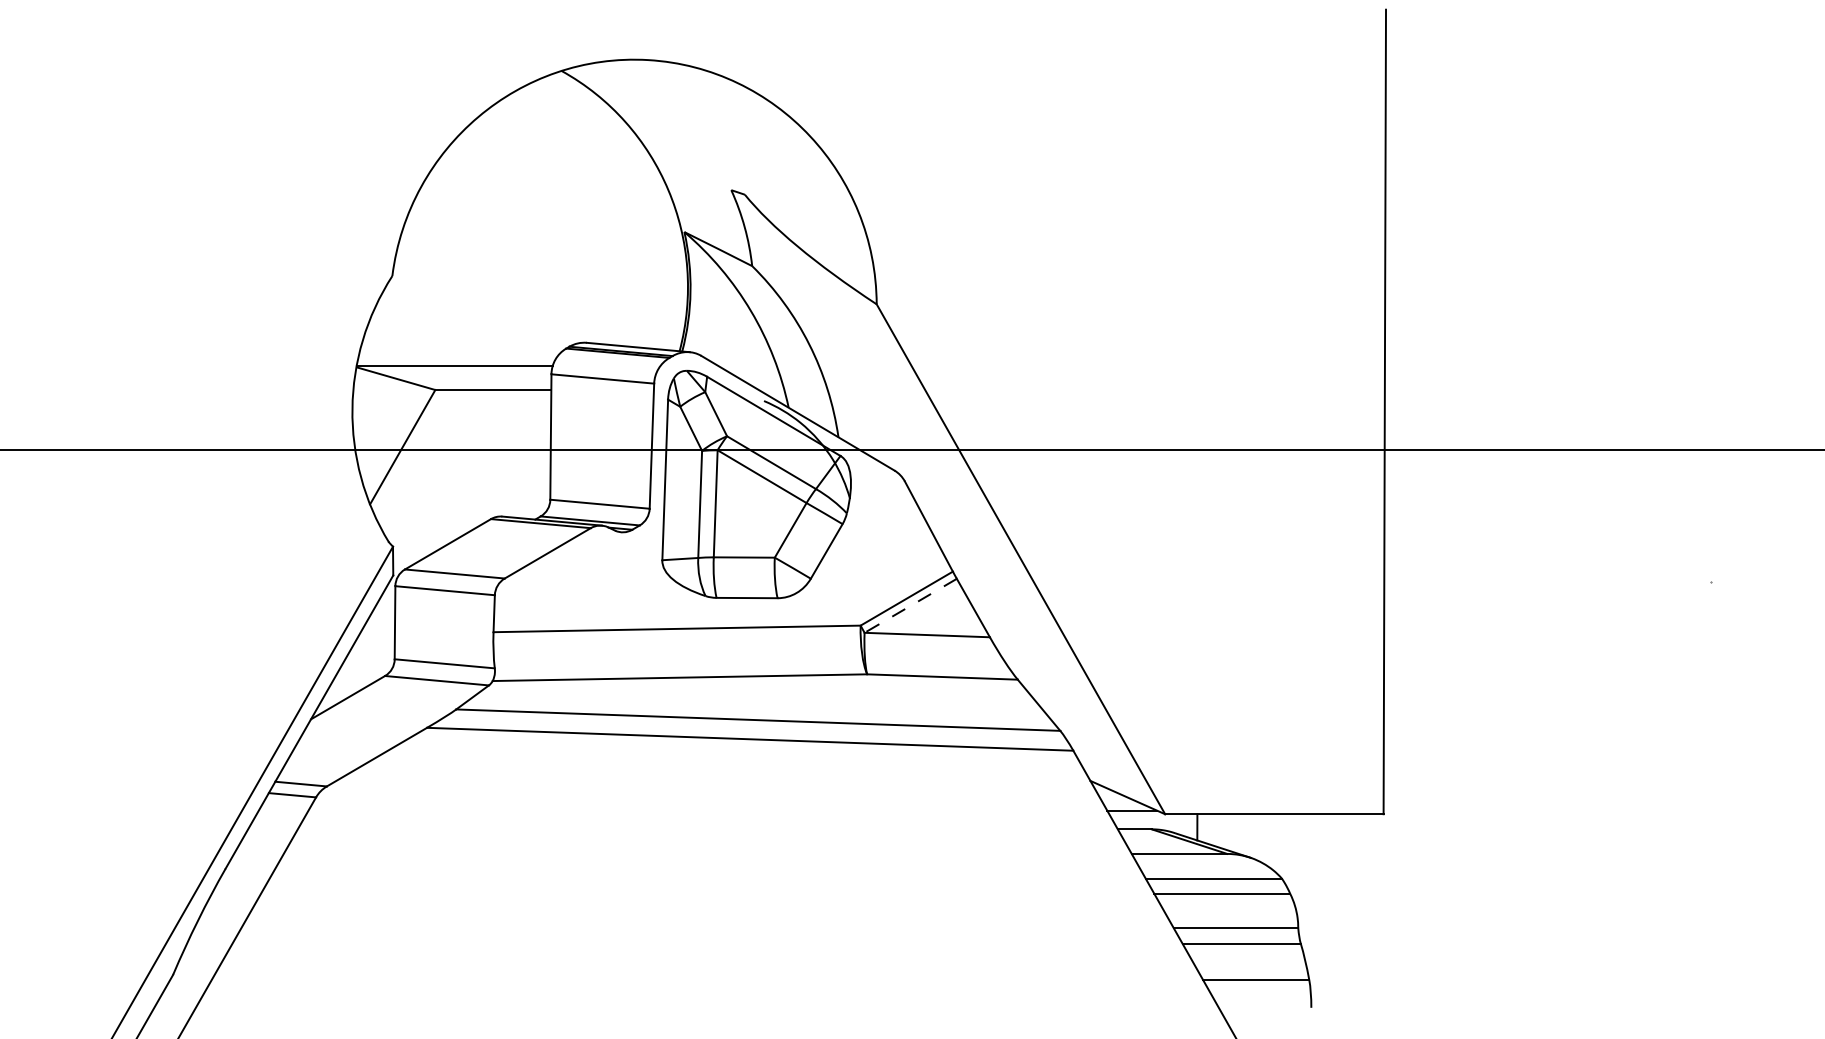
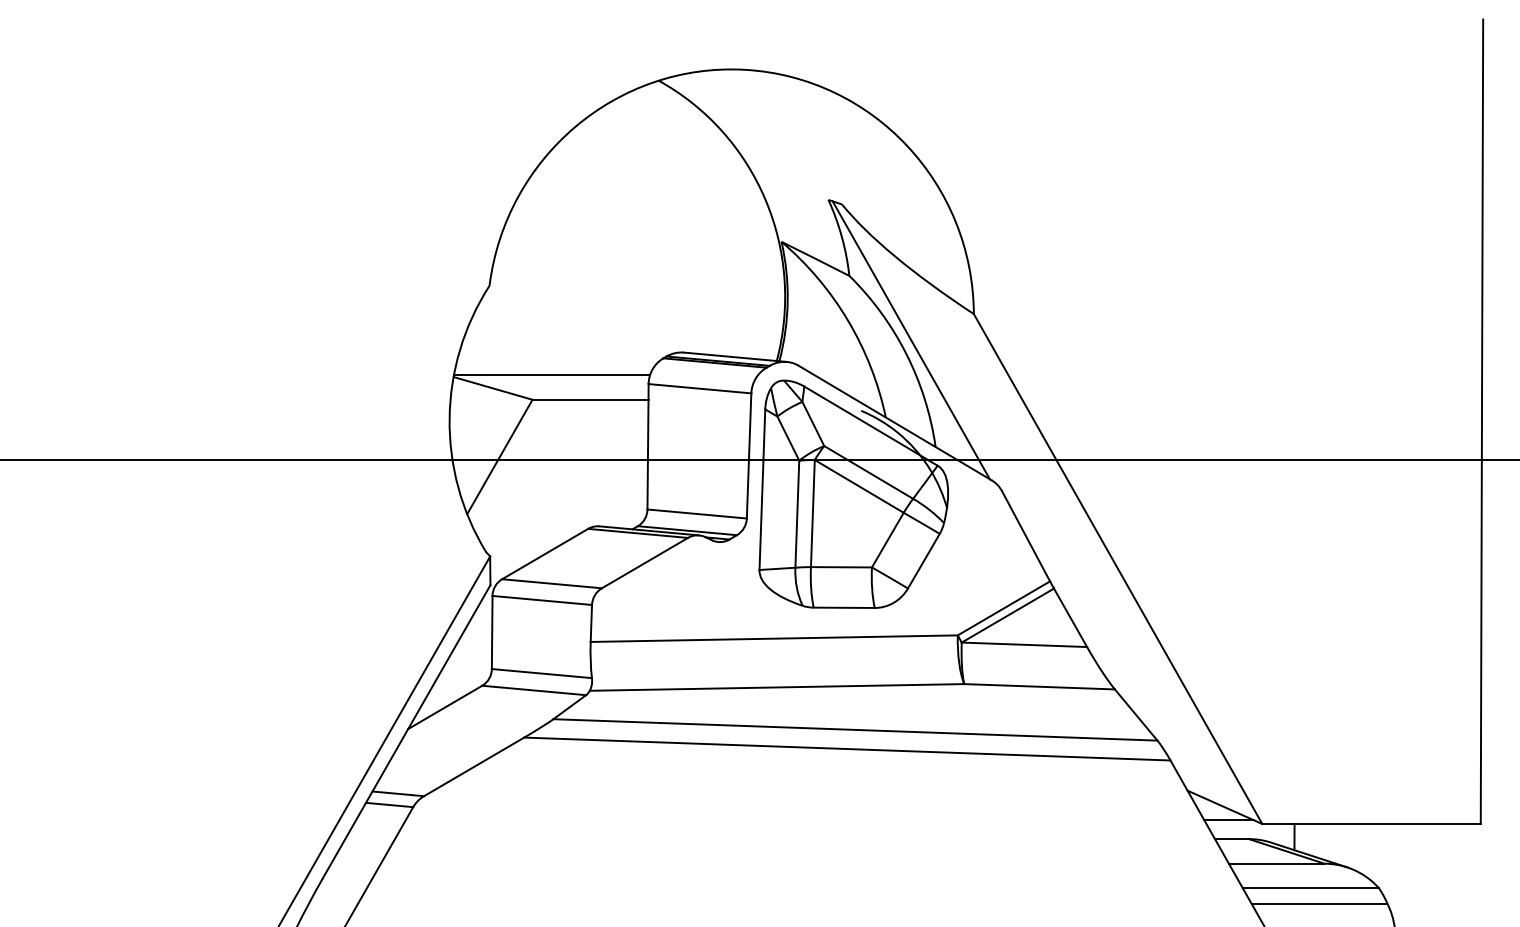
line: (813, 330) -> (910, 340), added
line: (910, 606) -> (1007, 616), dashed -> solid

